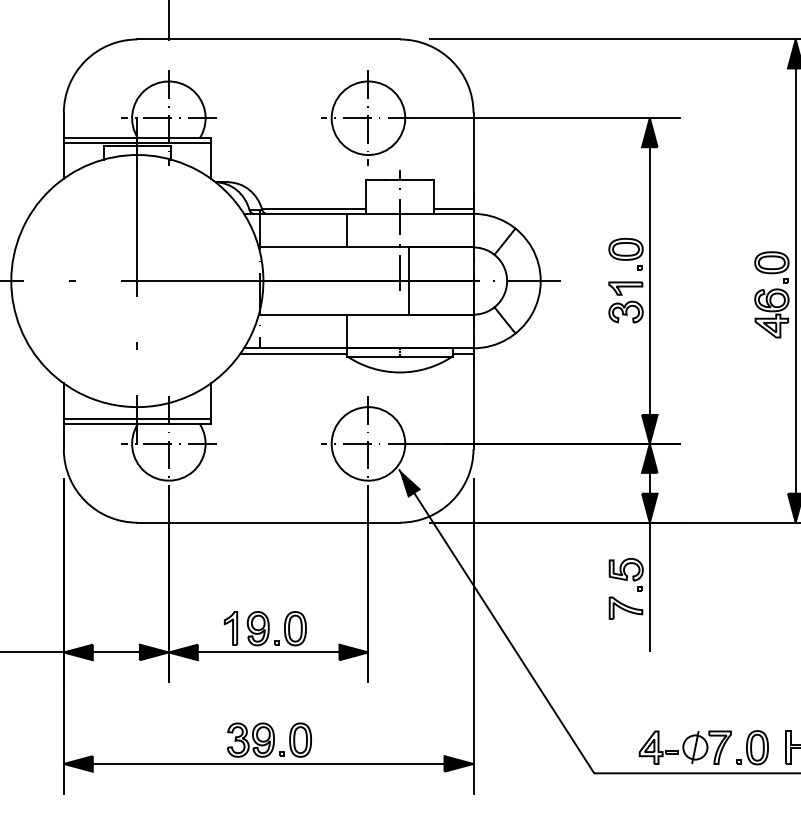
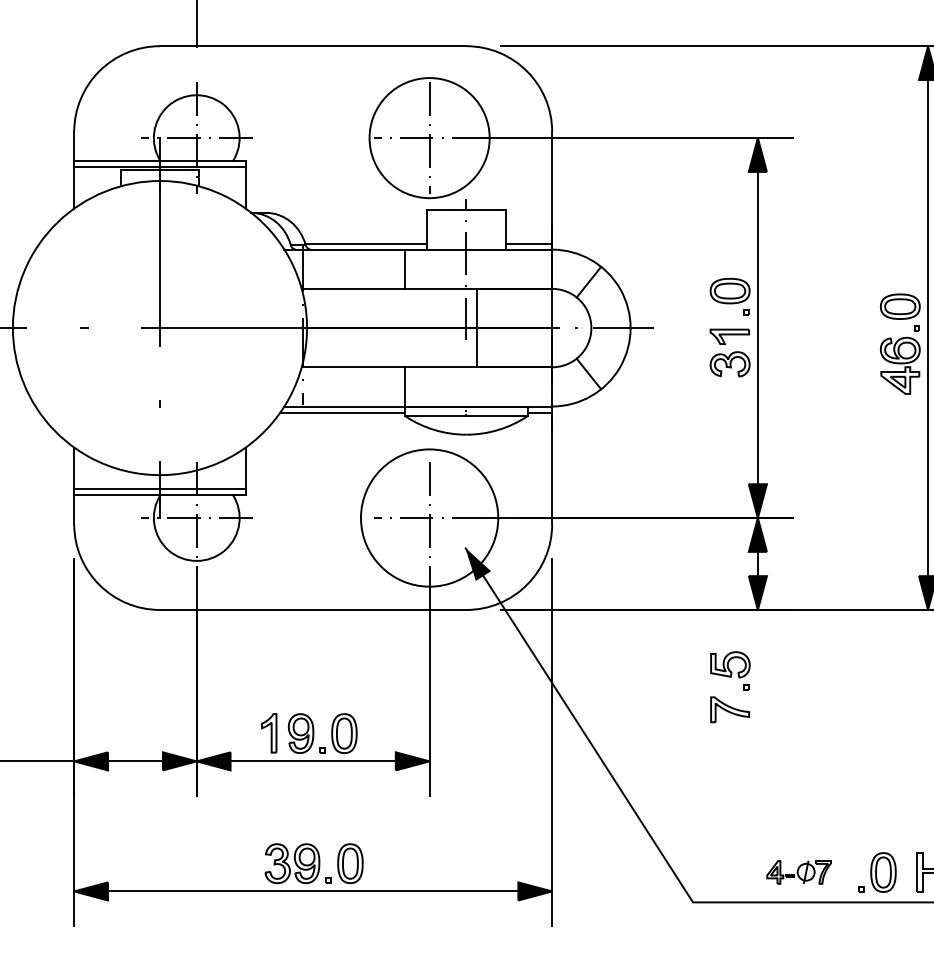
circle: (368, 118) -> (429, 138), size x1.4
circle: (368, 443) -> (429, 517), size x1.6
line: (649, 586) -> (757, 684), removed
part: (684, 747) -> (798, 872), size x0.6

